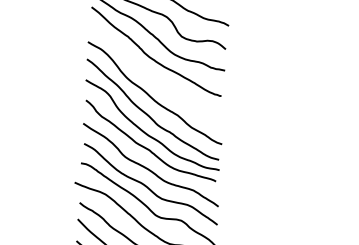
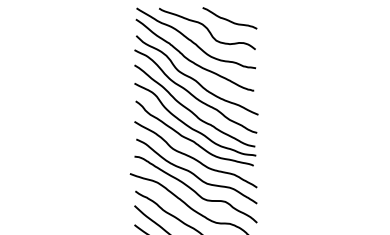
curve: (154, 78) -> (194, 78), added

